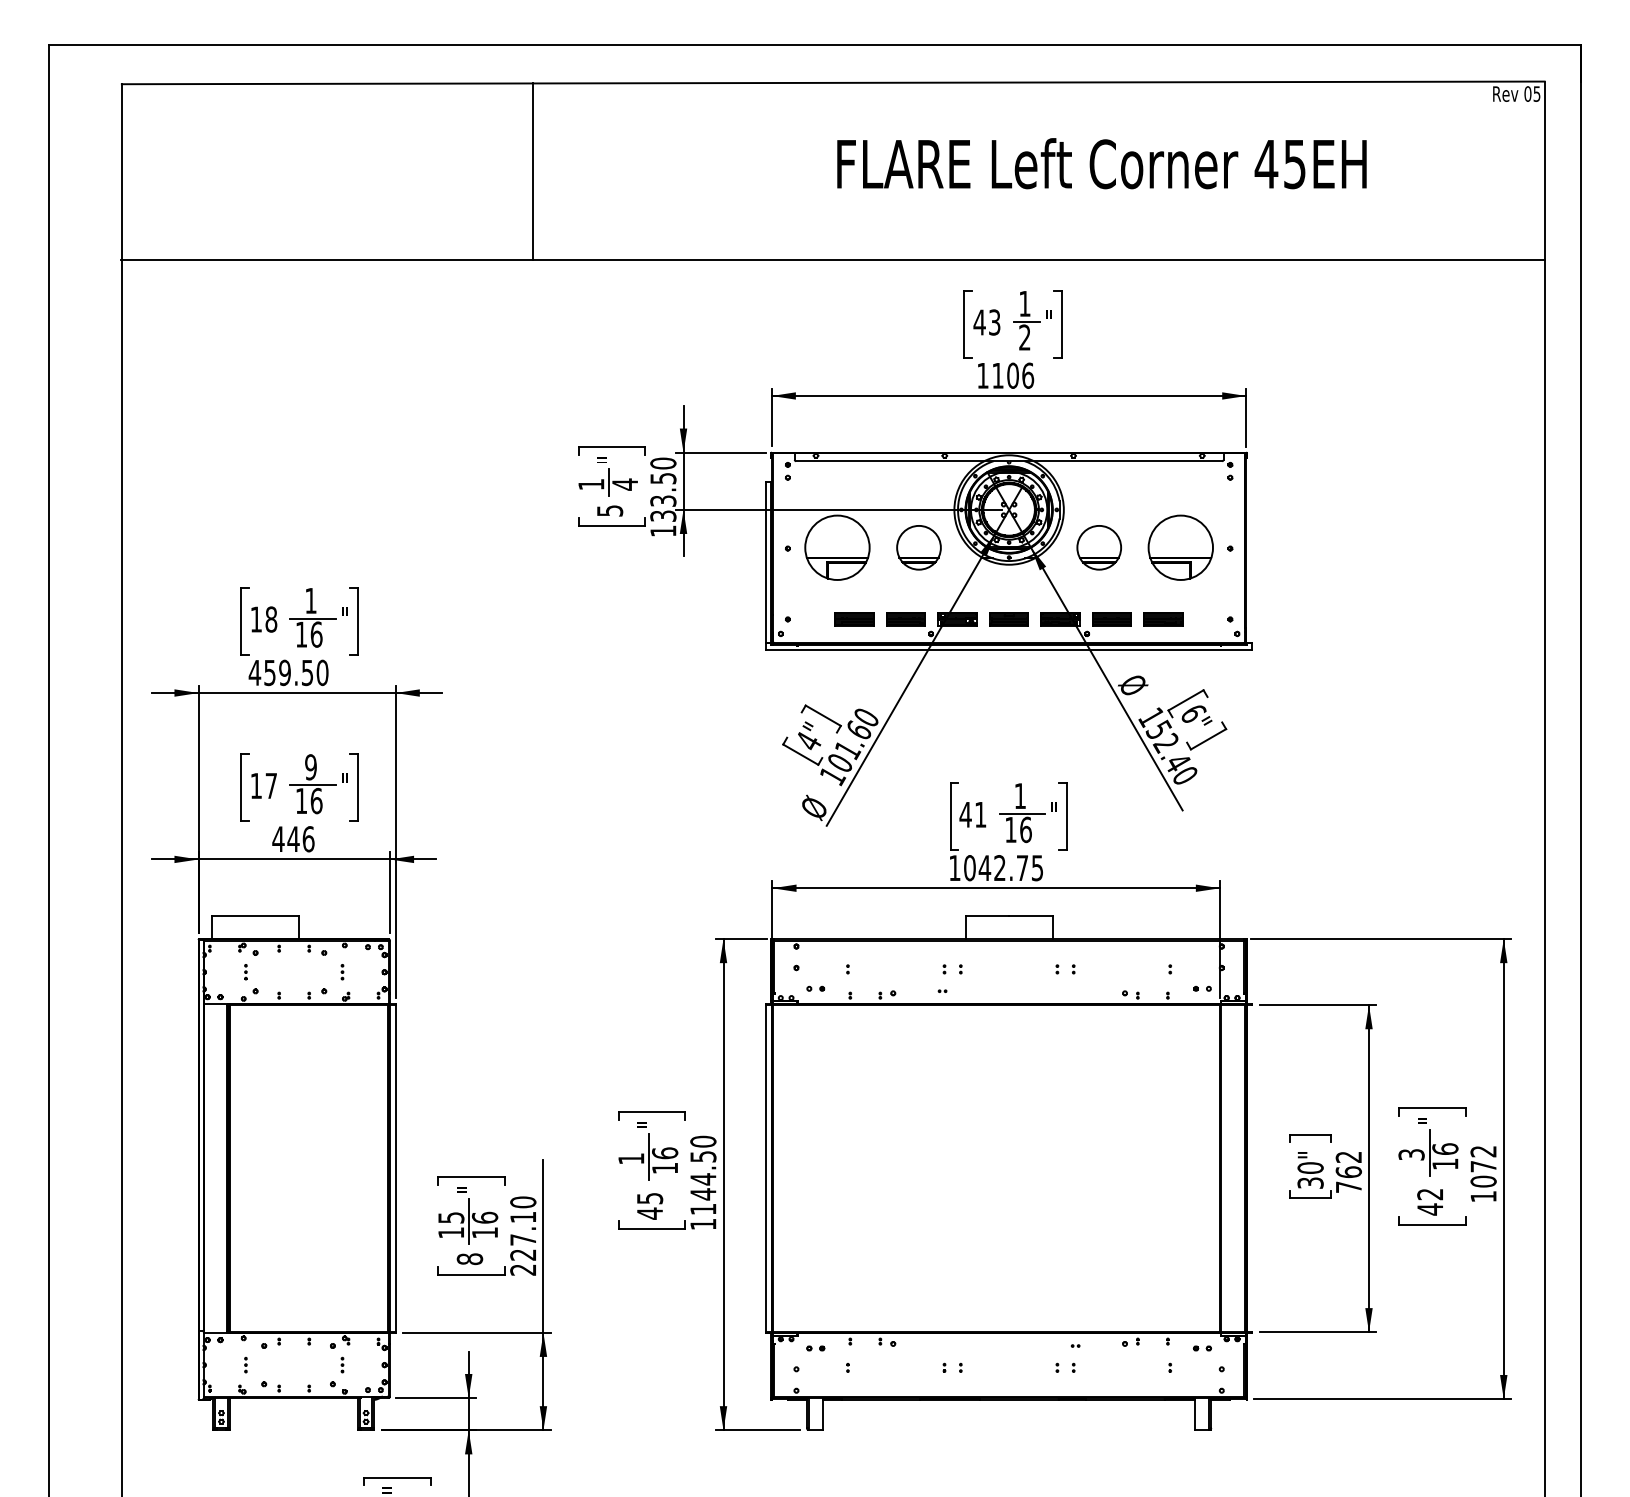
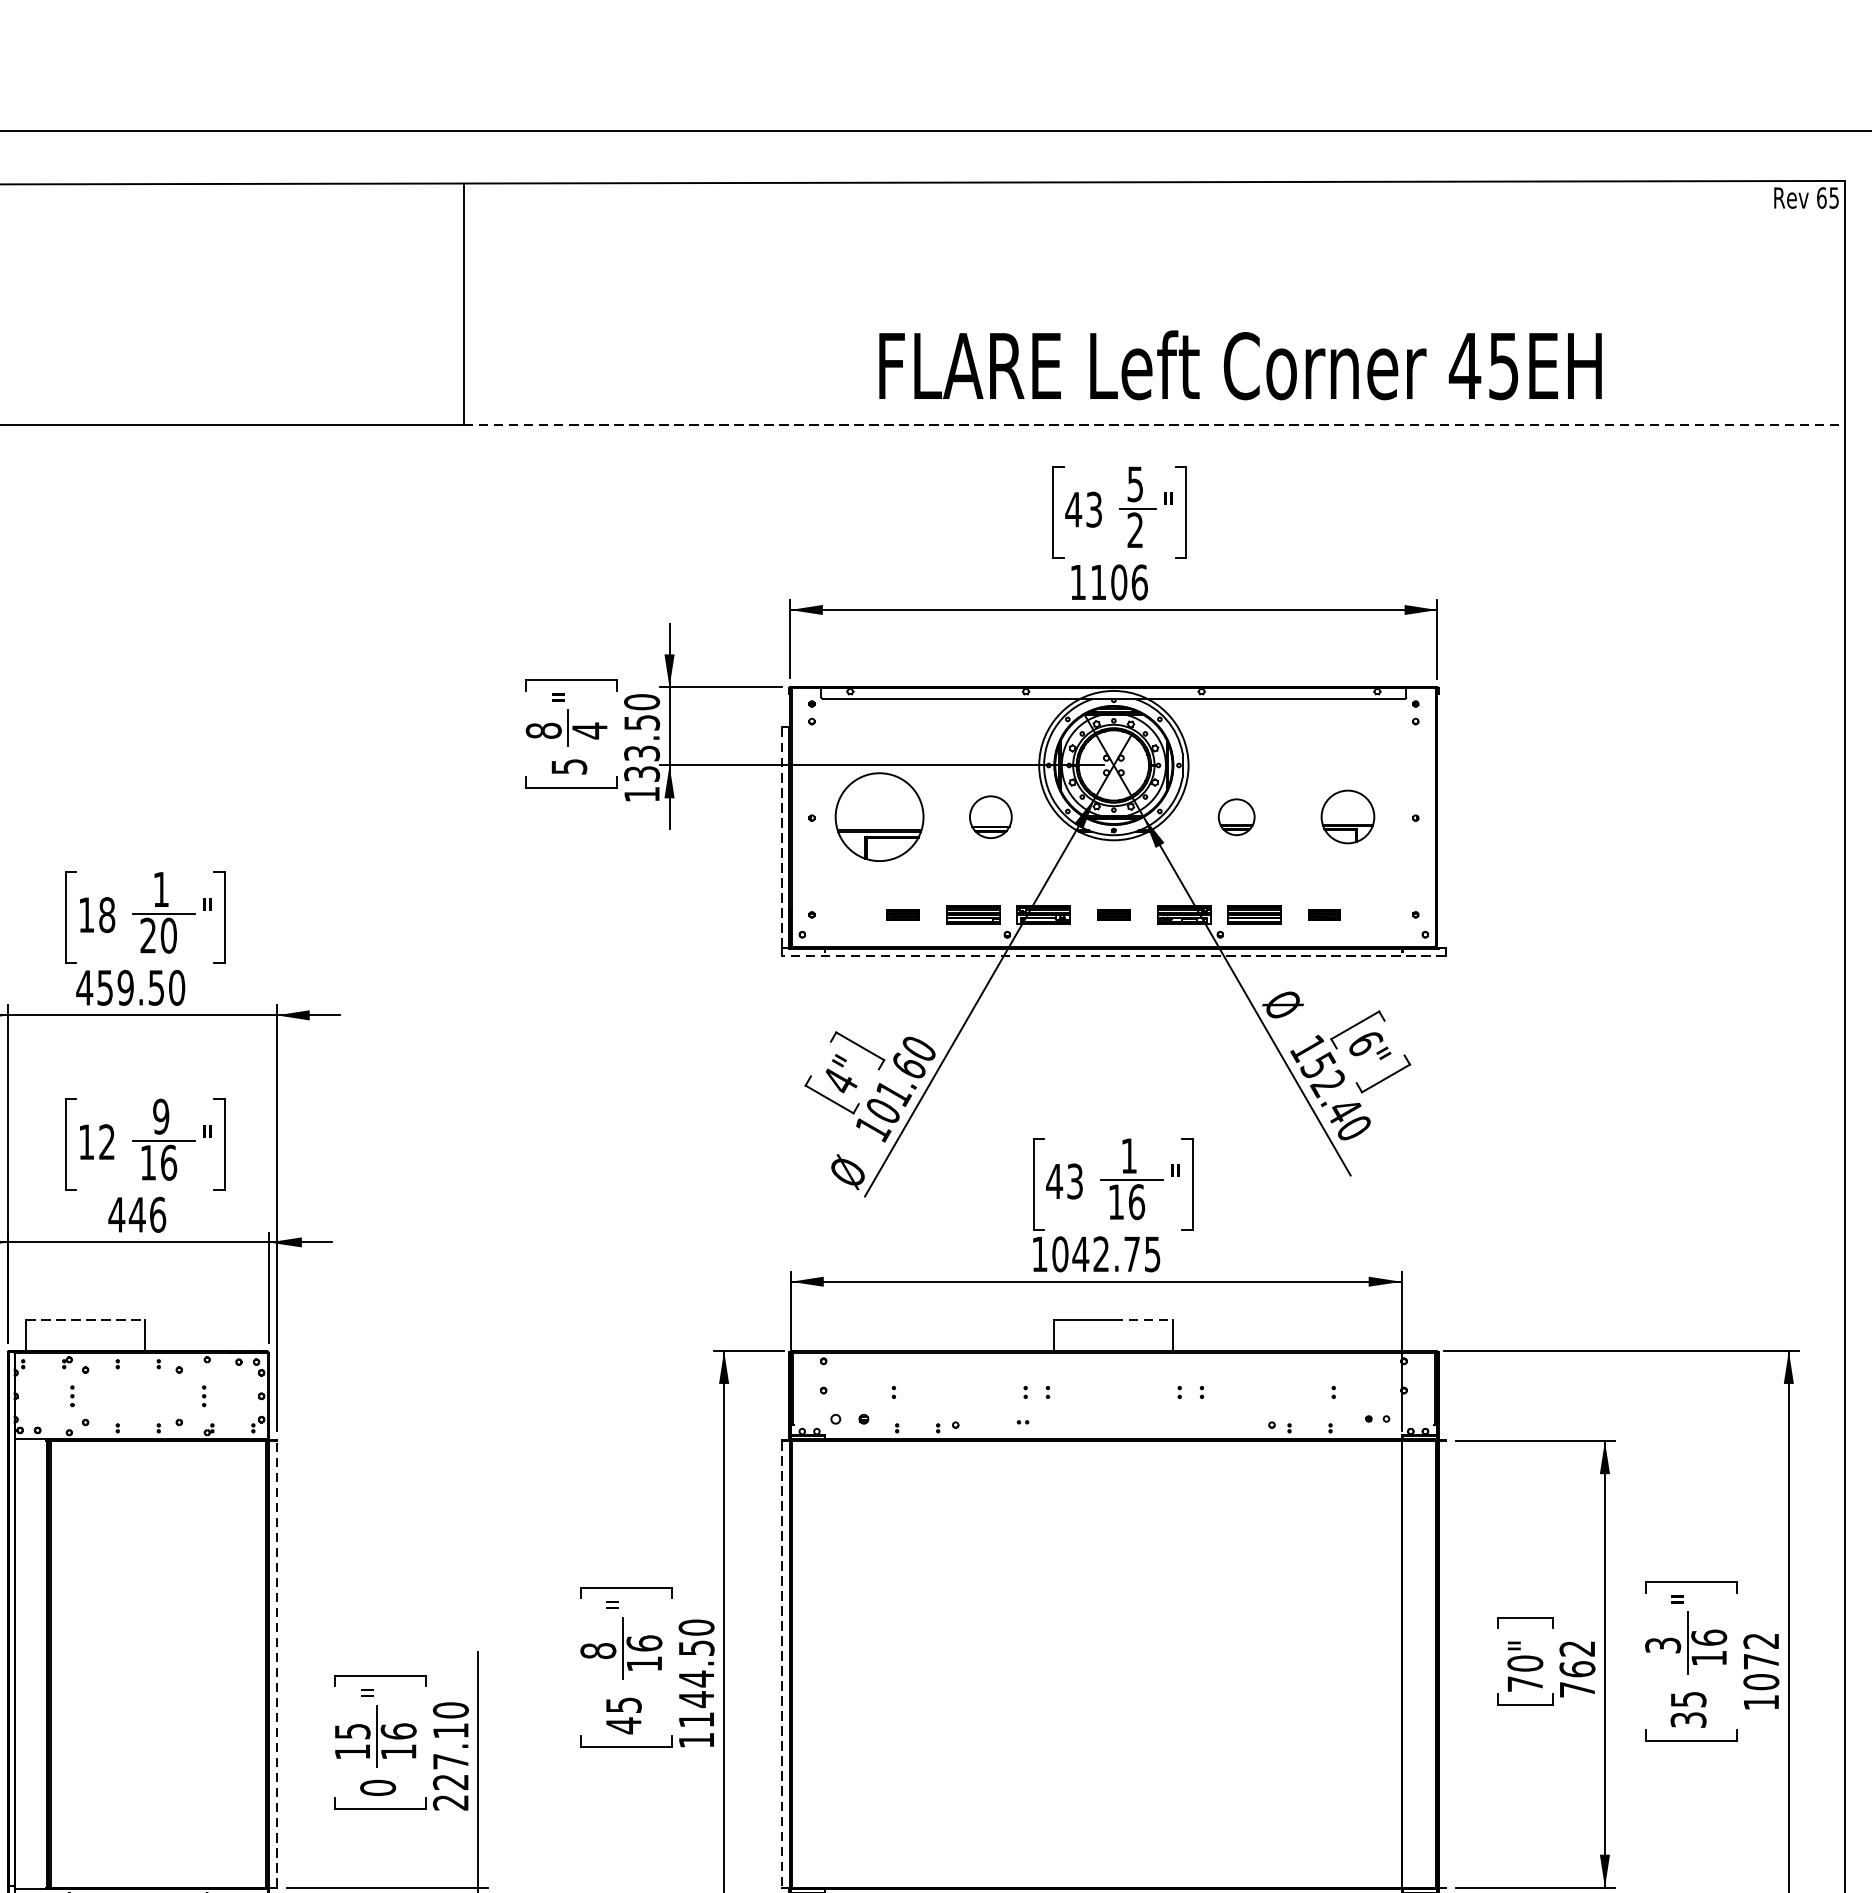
text: (1527, 93) -> (1821, 197), 05 -> 65
text: (1101, 163) -> (1239, 365), moved
line: (1038, 260) -> (1153, 425), solid -> dashed
text: (1024, 304) -> (1134, 485), 1 -> 5
text: (591, 484) -> (543, 730), 1 -> 8
part: (918, 547) -> (990, 816), size x0.7
part: (1098, 547) -> (1235, 816), size x0.6
part: (1180, 547) -> (1347, 816), size x0.6
line: (766, 562) -> (782, 837), solid -> dashed
part: (854, 619) -> (902, 915), size x0.6
part: (1008, 619) -> (1113, 915), size x0.6
part: (1163, 619) -> (1324, 915), size x0.6
text: (308, 634) -> (157, 935), 16 -> 20
line: (1008, 649) -> (1113, 955), solid -> dashed
text: (270, 785) -> (105, 1141), 17 -> 12
text: (980, 814) -> (1074, 1181), 41 -> 43
line: (255, 916) -> (85, 1320), solid -> dashed
line: (1030, 916) -> (1143, 1320), solid -> dashed
part: (815, 988) -> (849, 1418), size x1.6
text: (631, 1158) -> (598, 1650), 1 -> 8
line: (395, 1168) -> (276, 1664), solid -> dashed
line: (766, 1168) -> (782, 1664), solid -> dashed
text: (1310, 1182) -> (1525, 1683), 30" -> 70"
text: (1430, 1202) -> (1688, 1710), 42 -> 35
text: (469, 1259) -> (377, 1788), 8 -> 0

